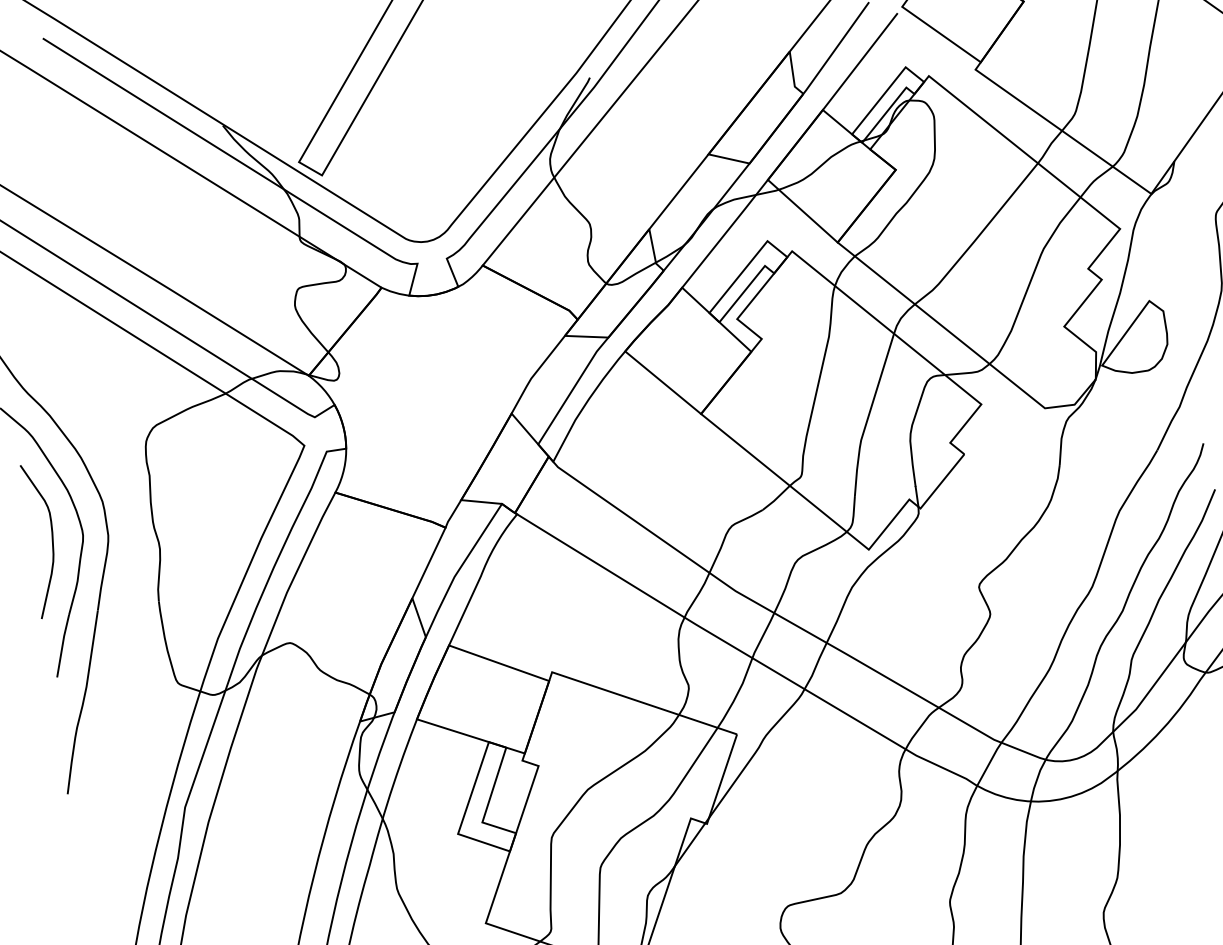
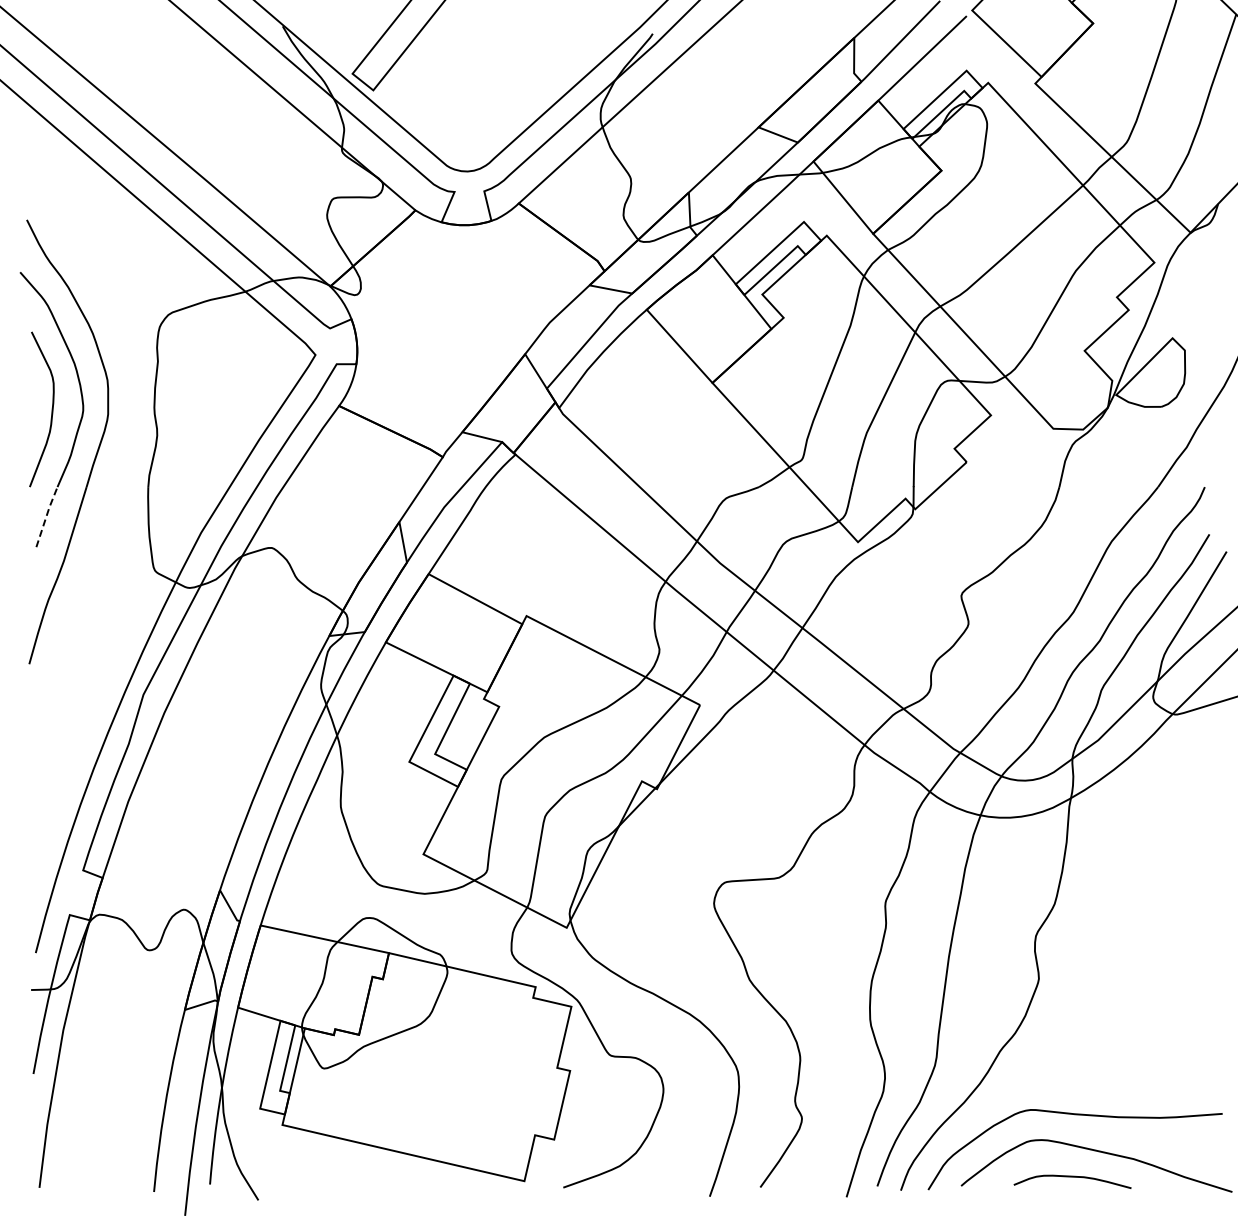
line: (62, 644) -> (46, 515), solid -> dashed

